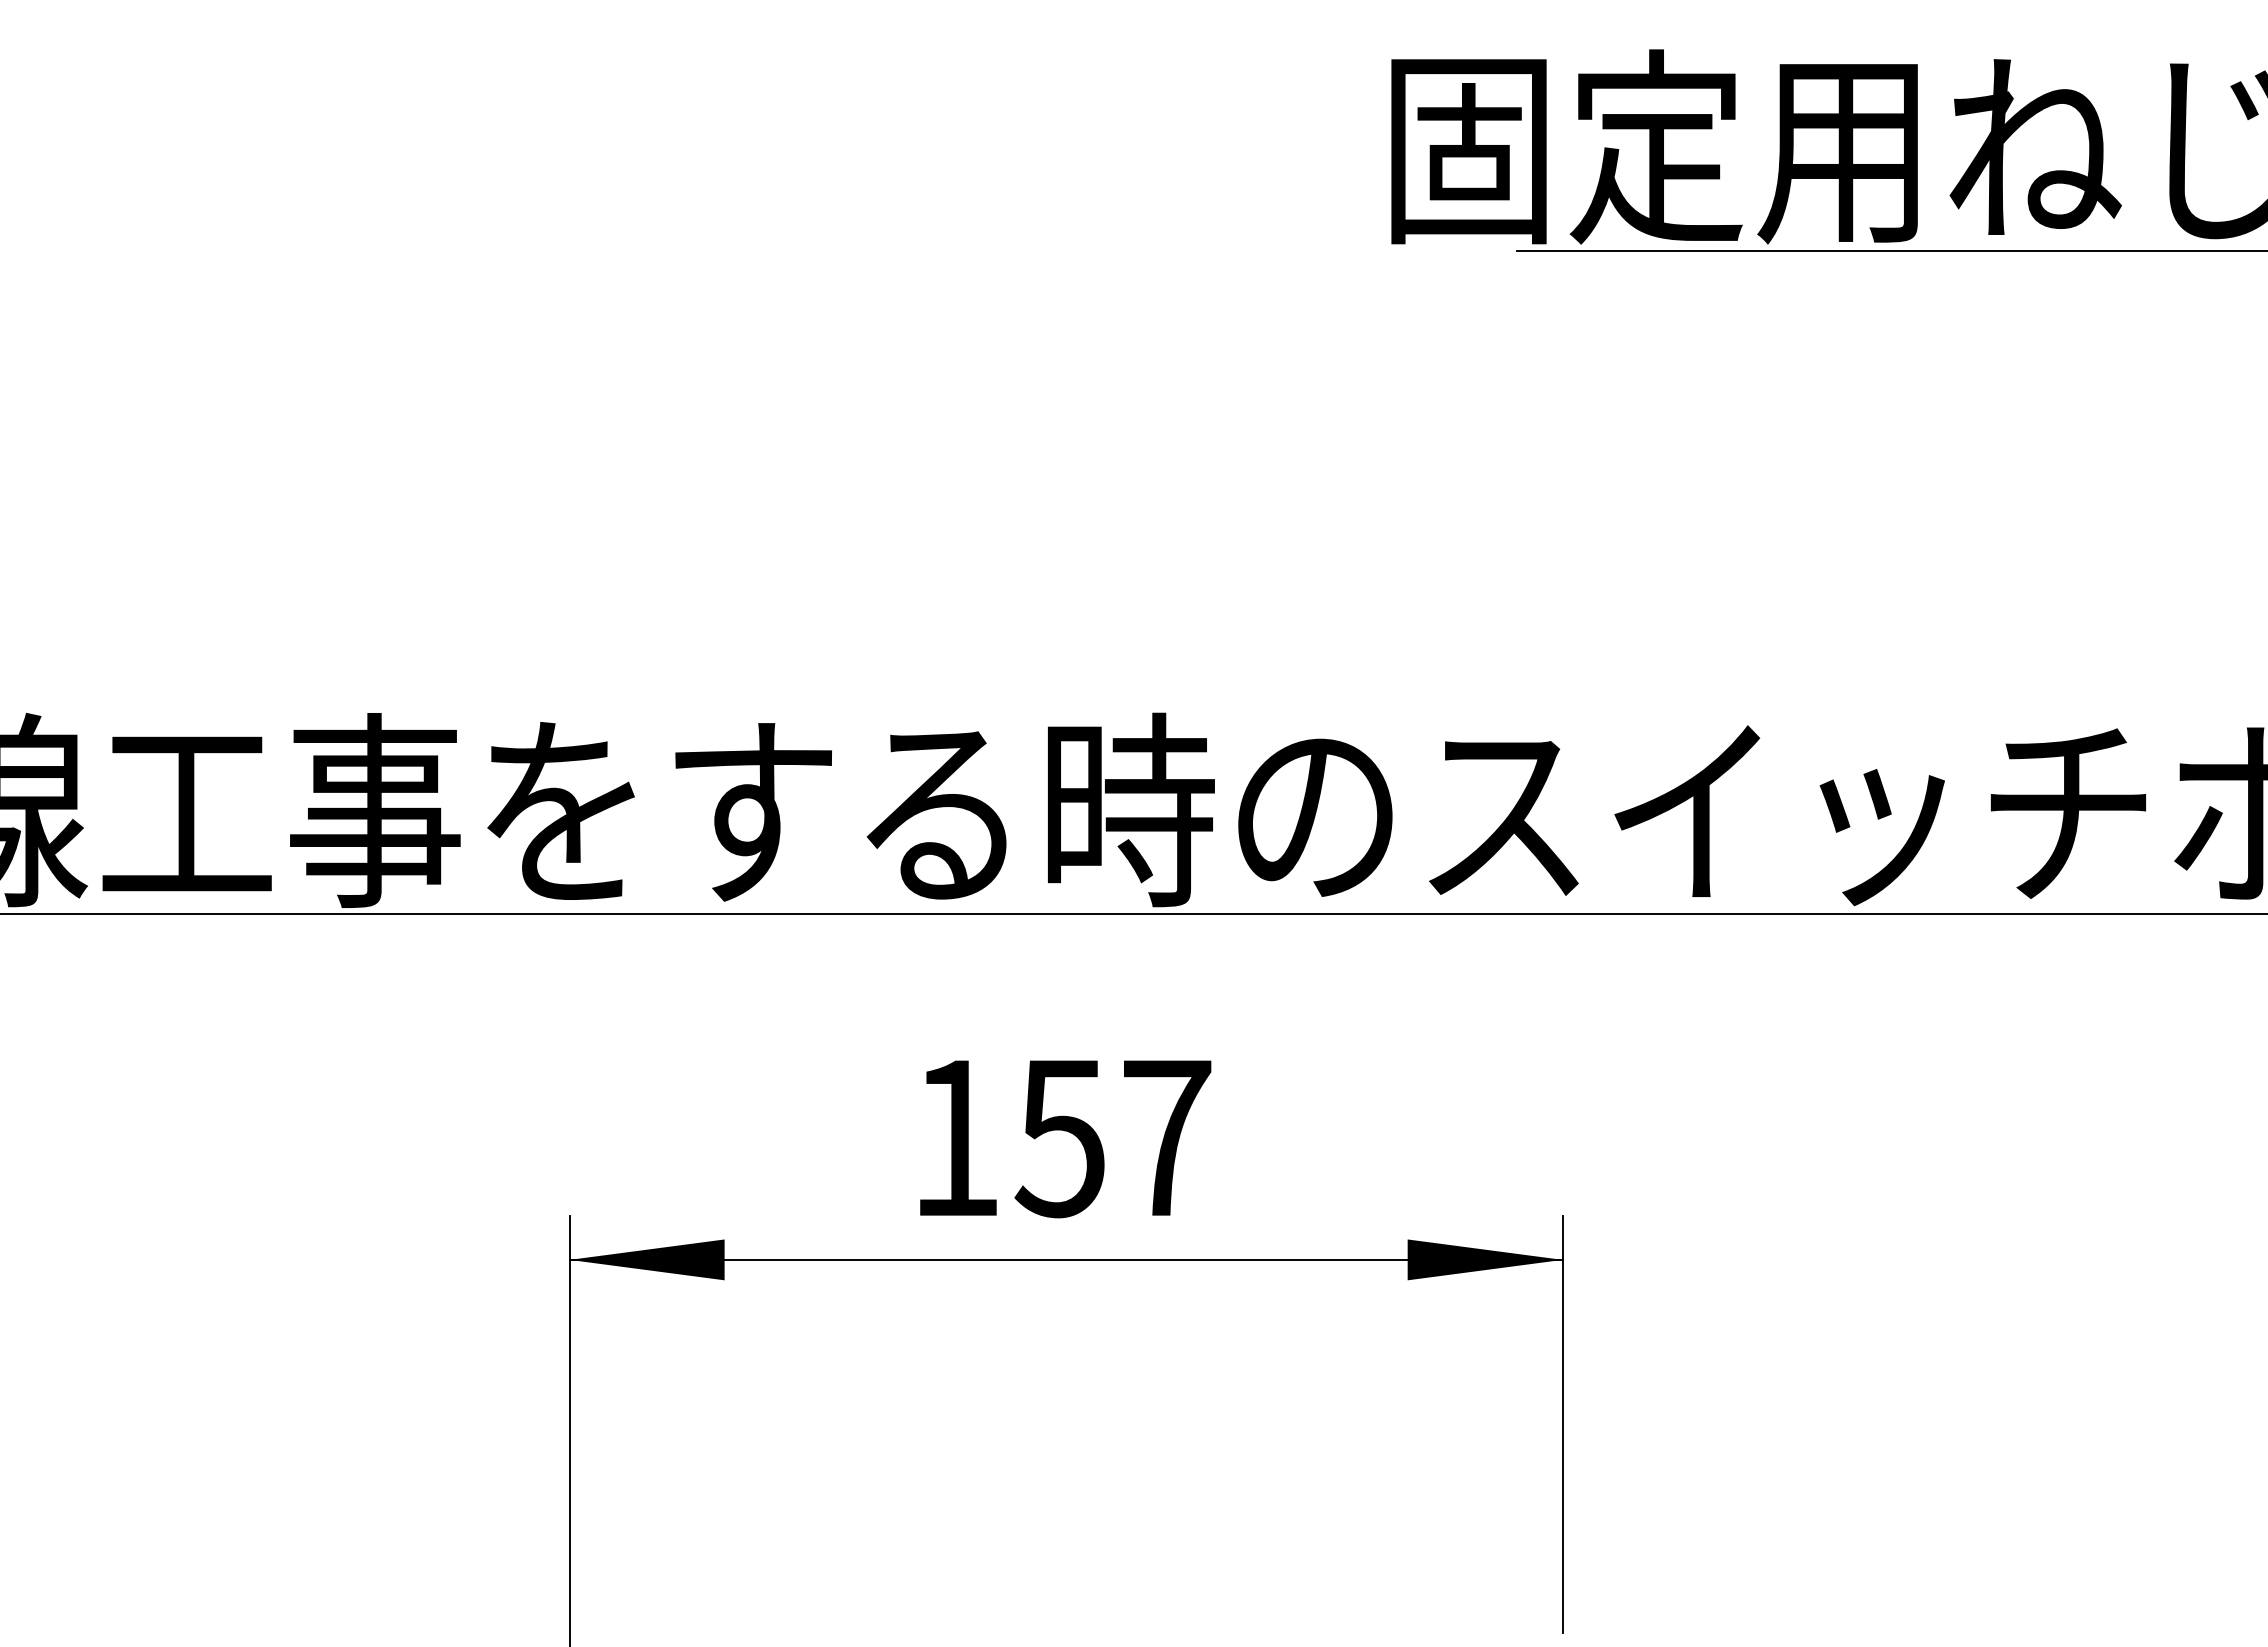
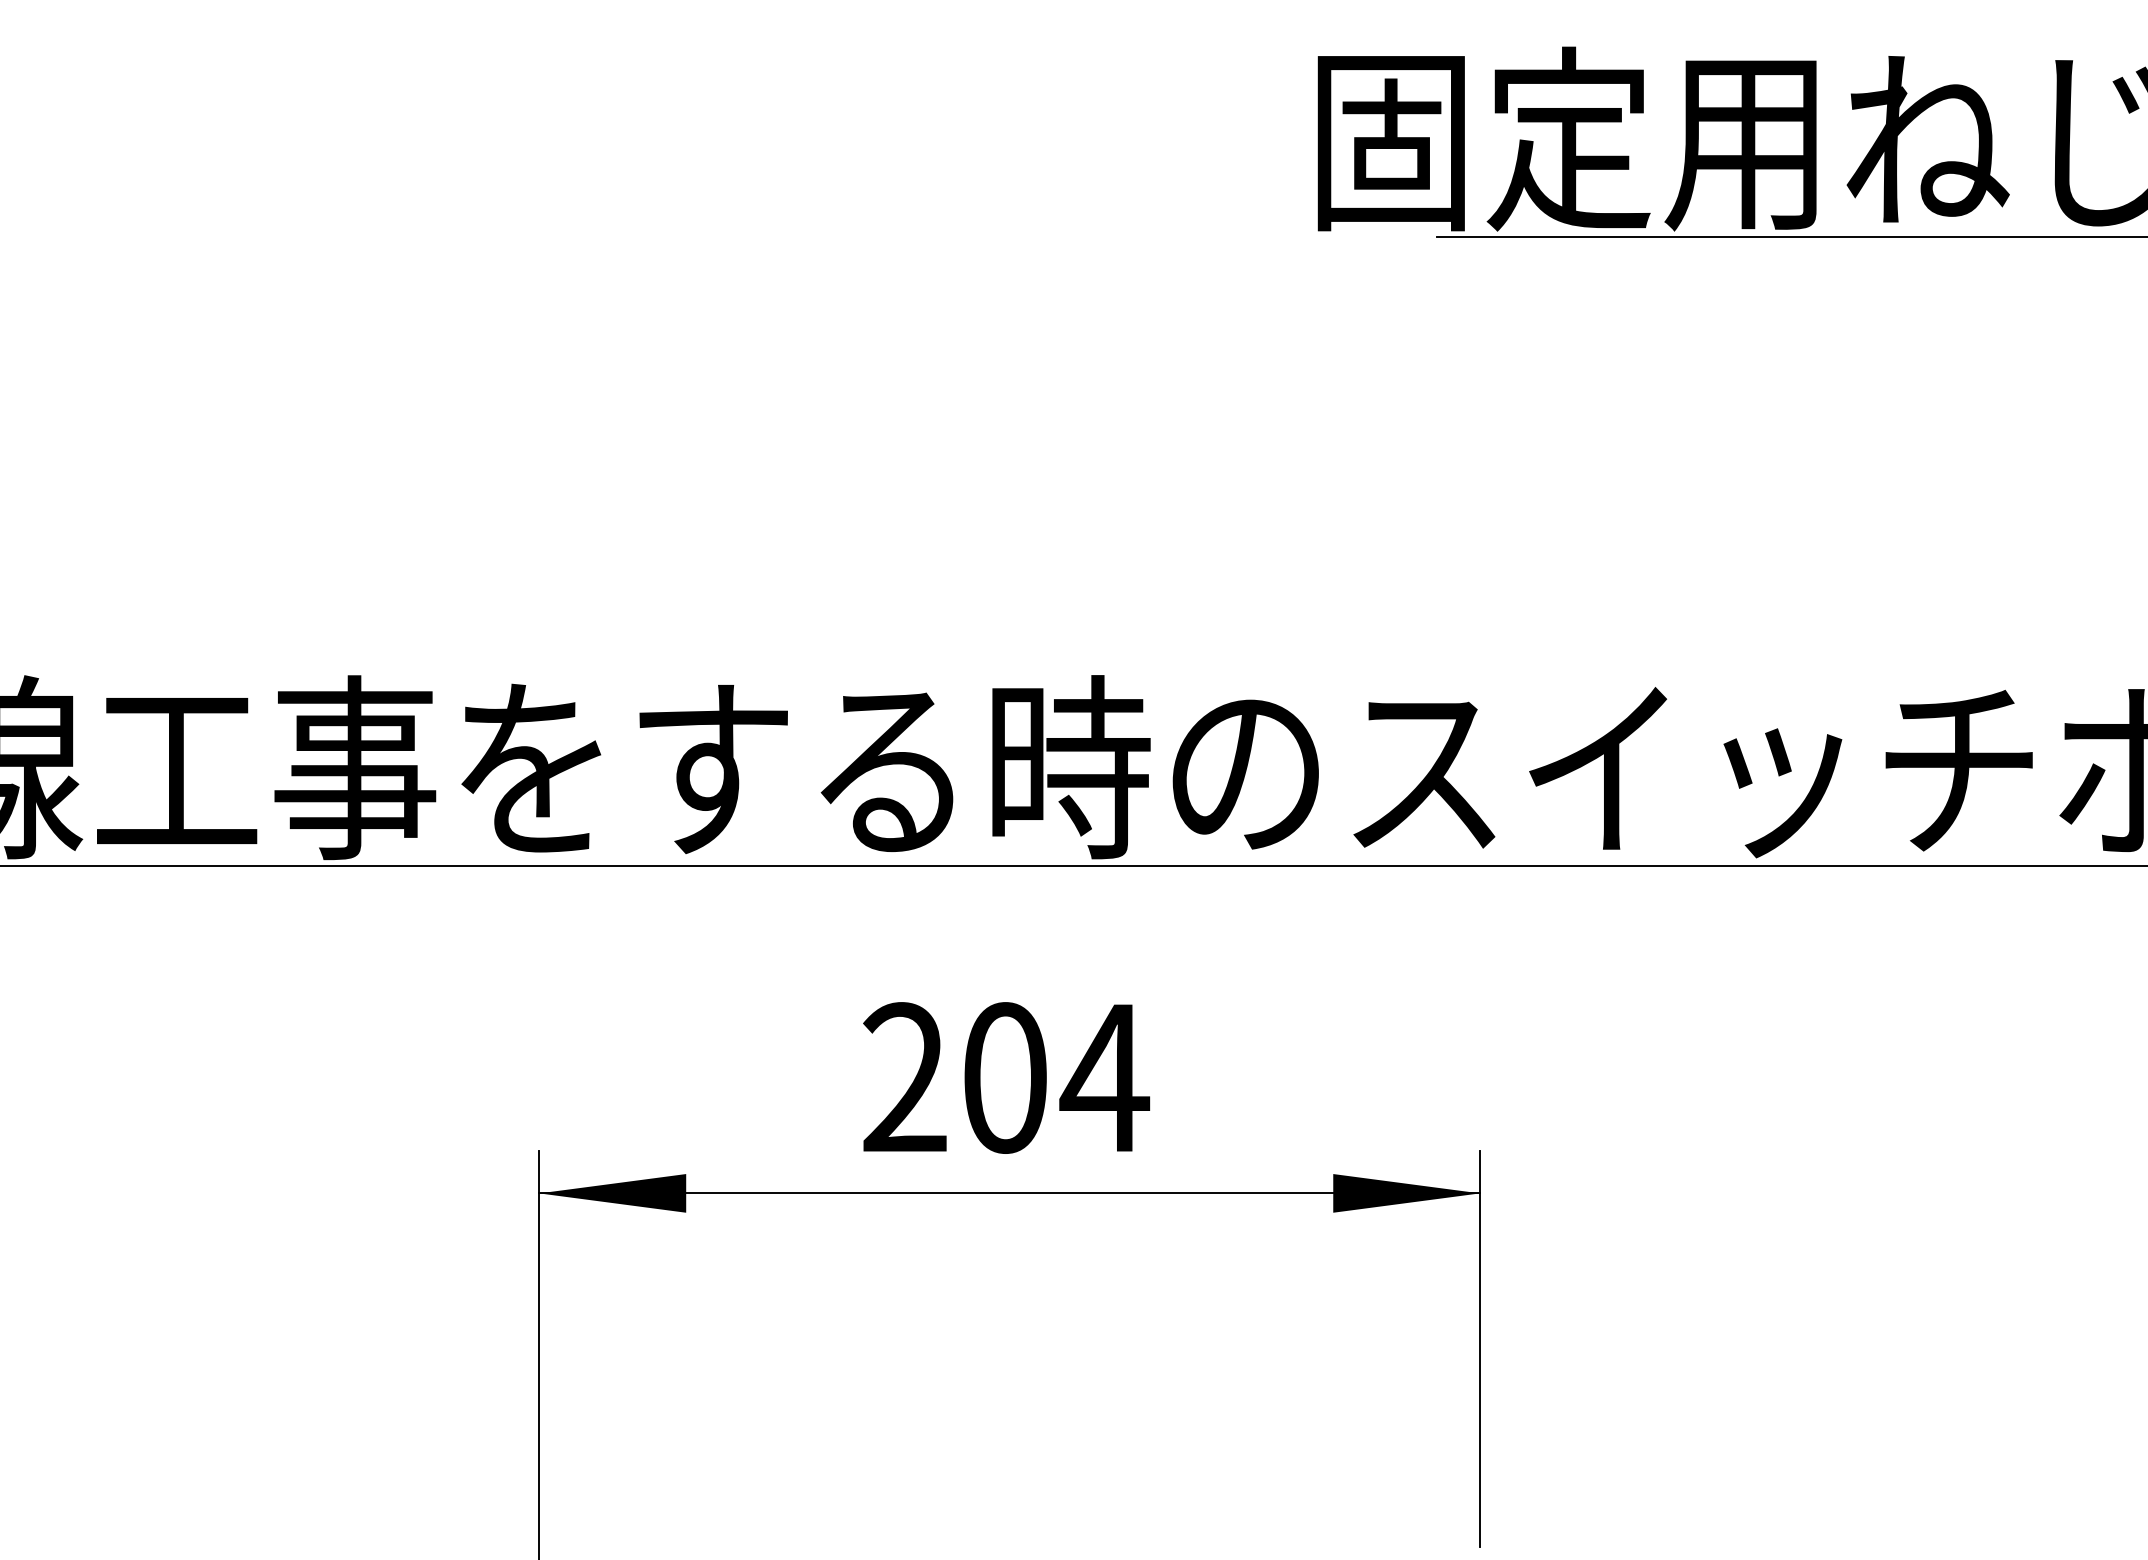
text: (1062, 1138) -> (1006, 1078), 157 -> 204

